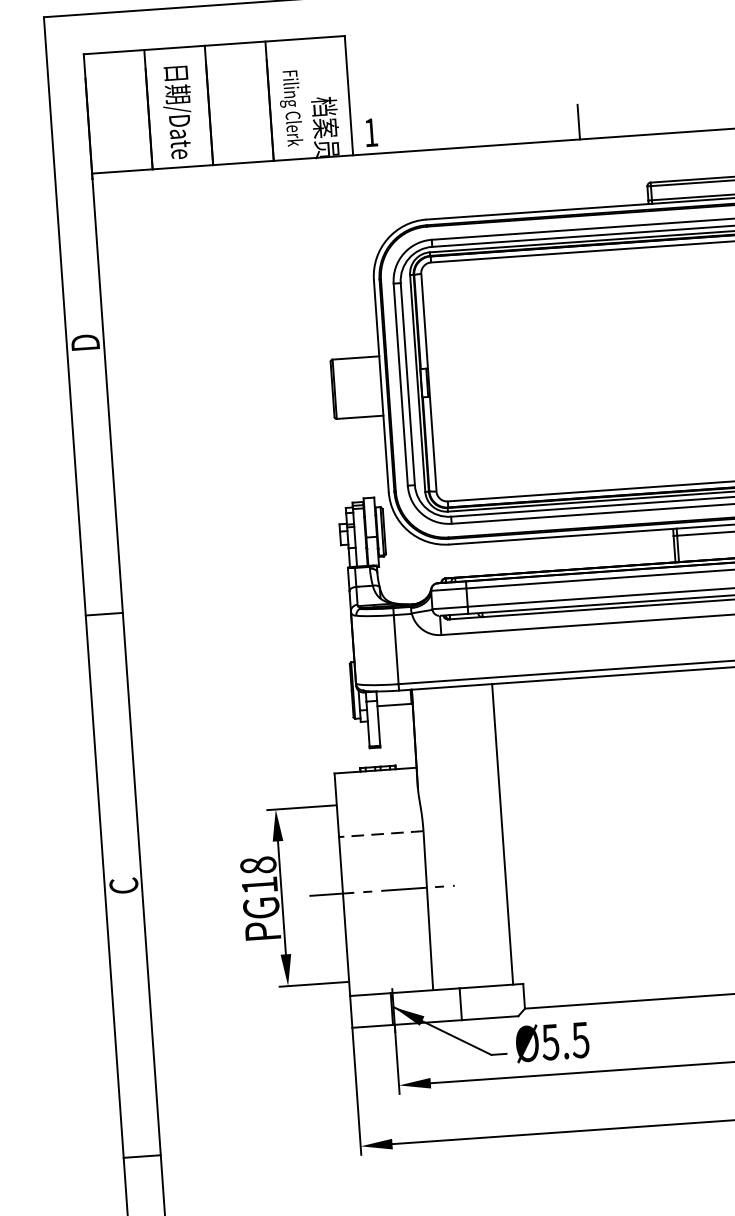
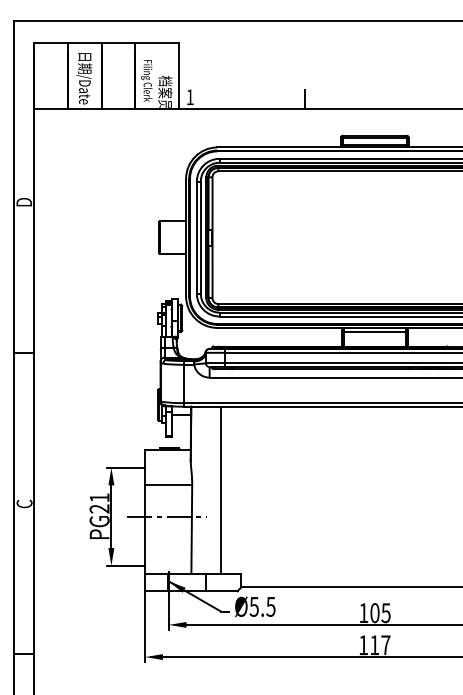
line: (501, 833) -> (220, 489), moved
line: (380, 834) -> (168, 485), dashed -> solid
text: (258, 875) -> (99, 503), PG18 -> PG21

